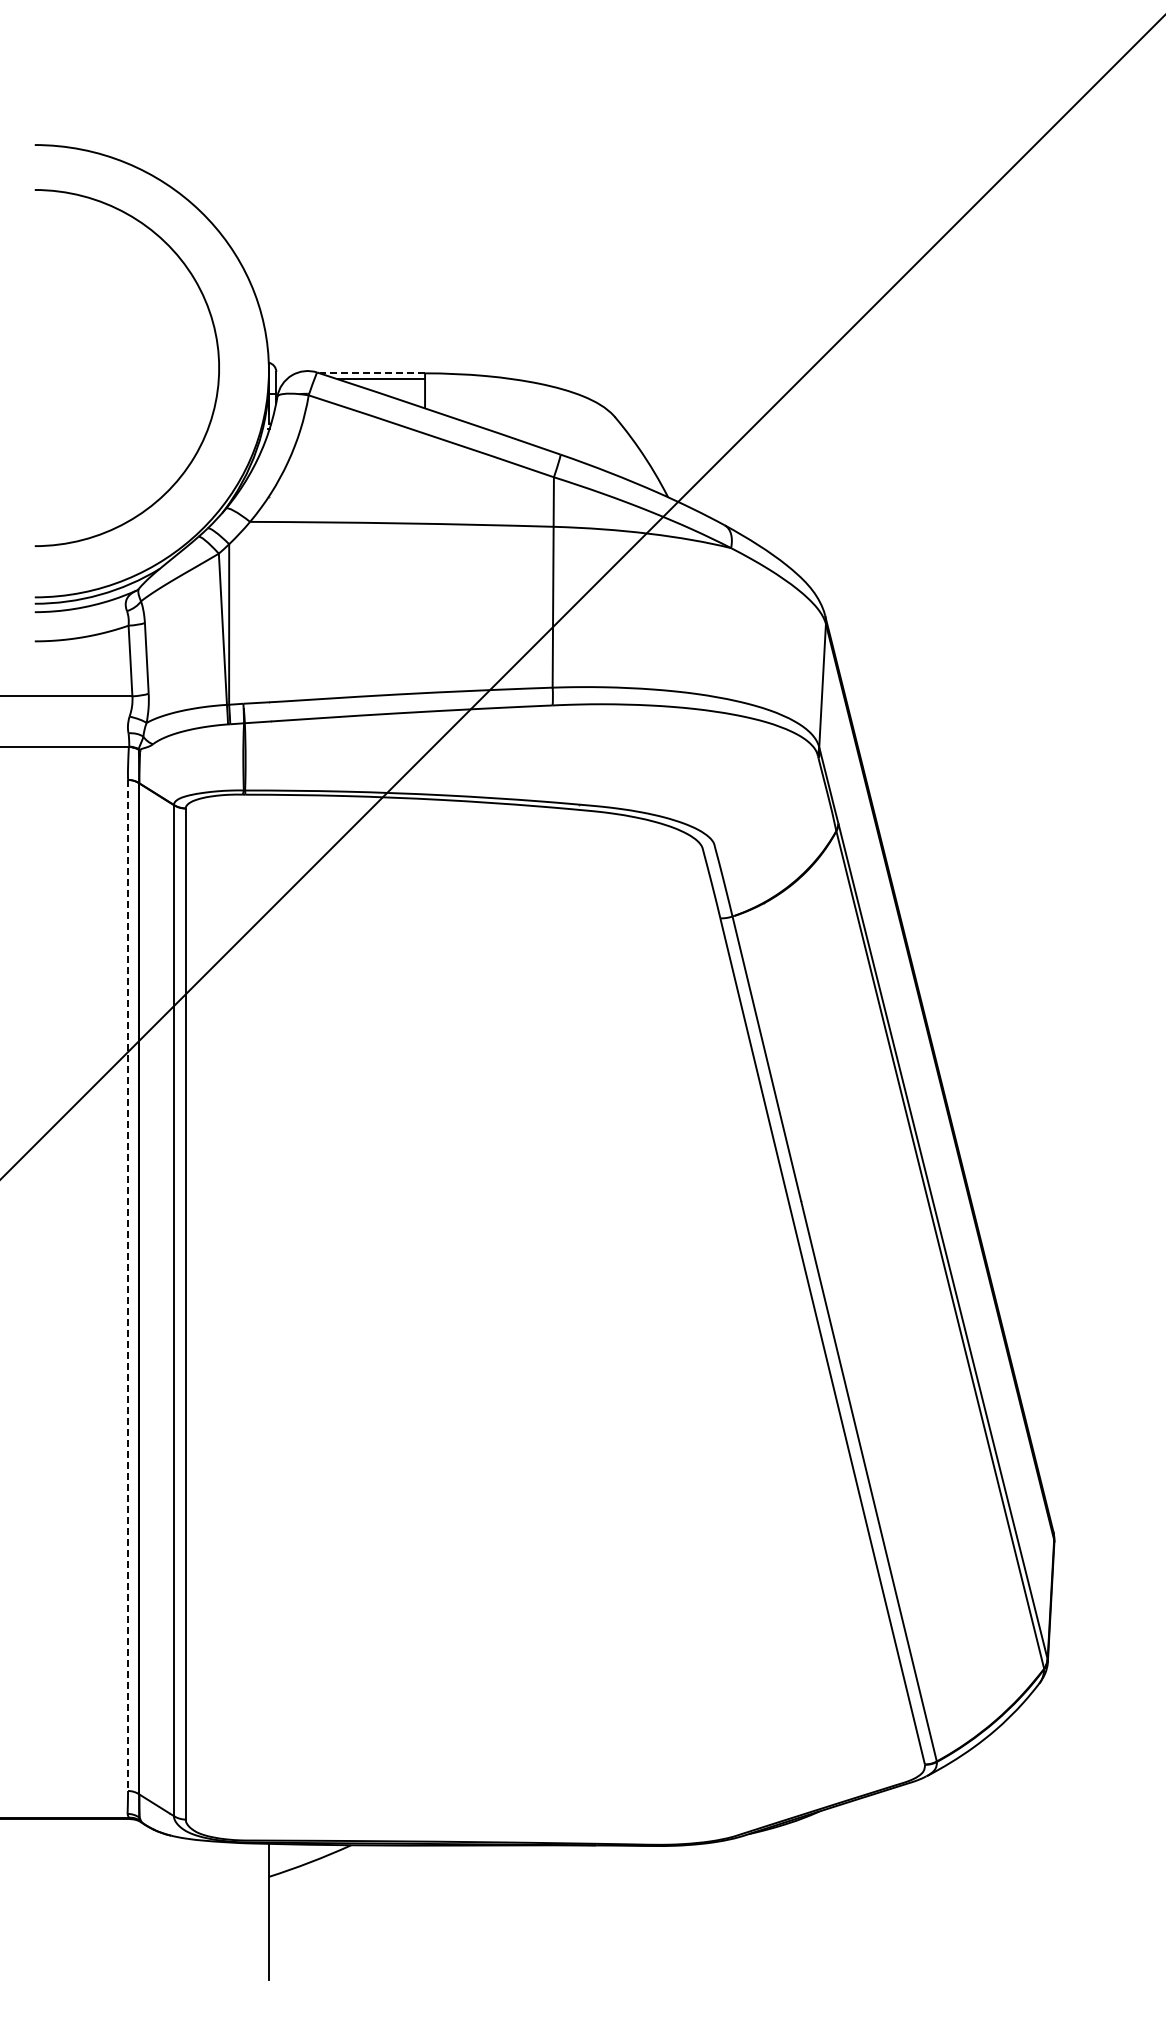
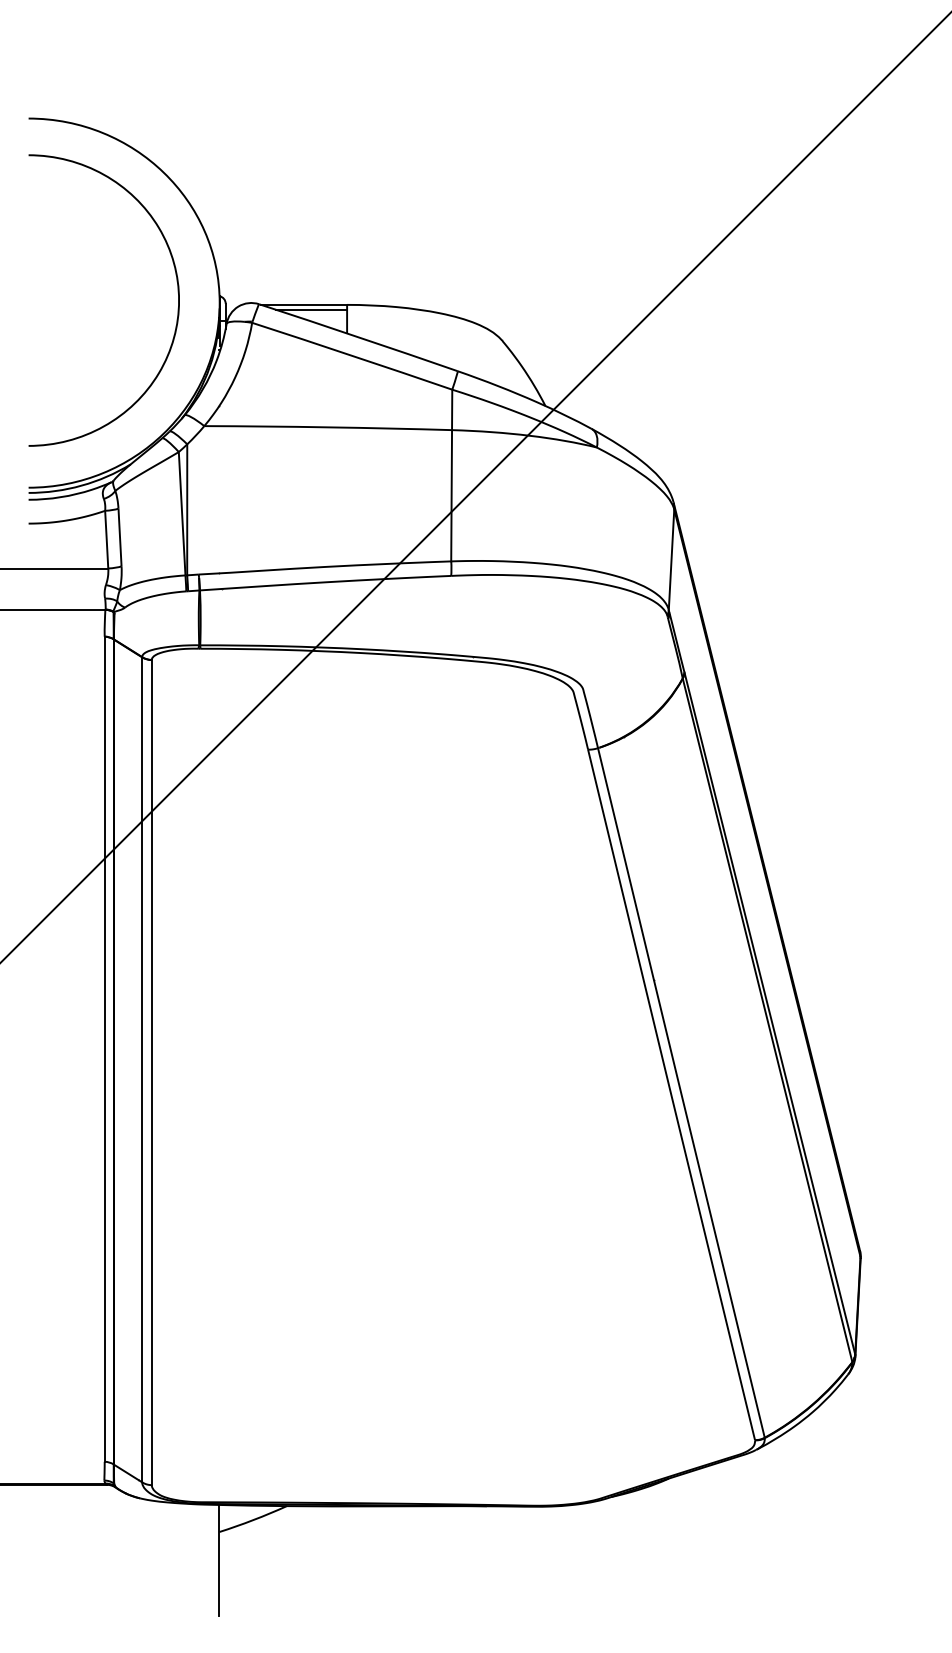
line: (372, 373) -> (304, 305), dashed -> solid
line: (128, 1285) -> (105, 1049), dashed -> solid

